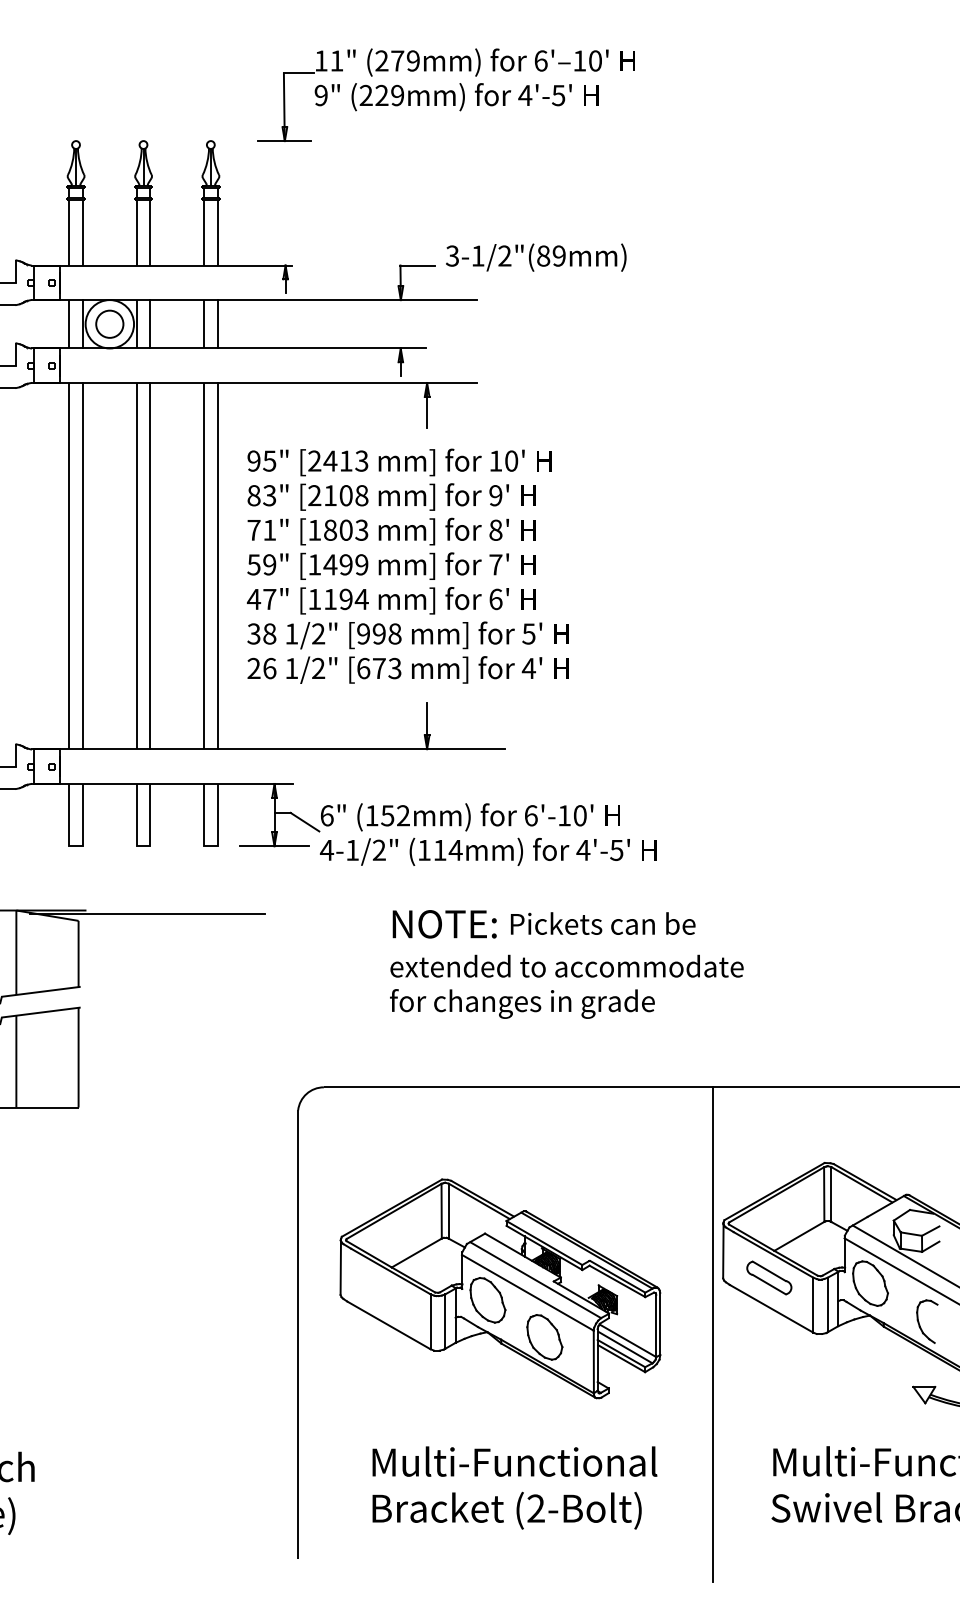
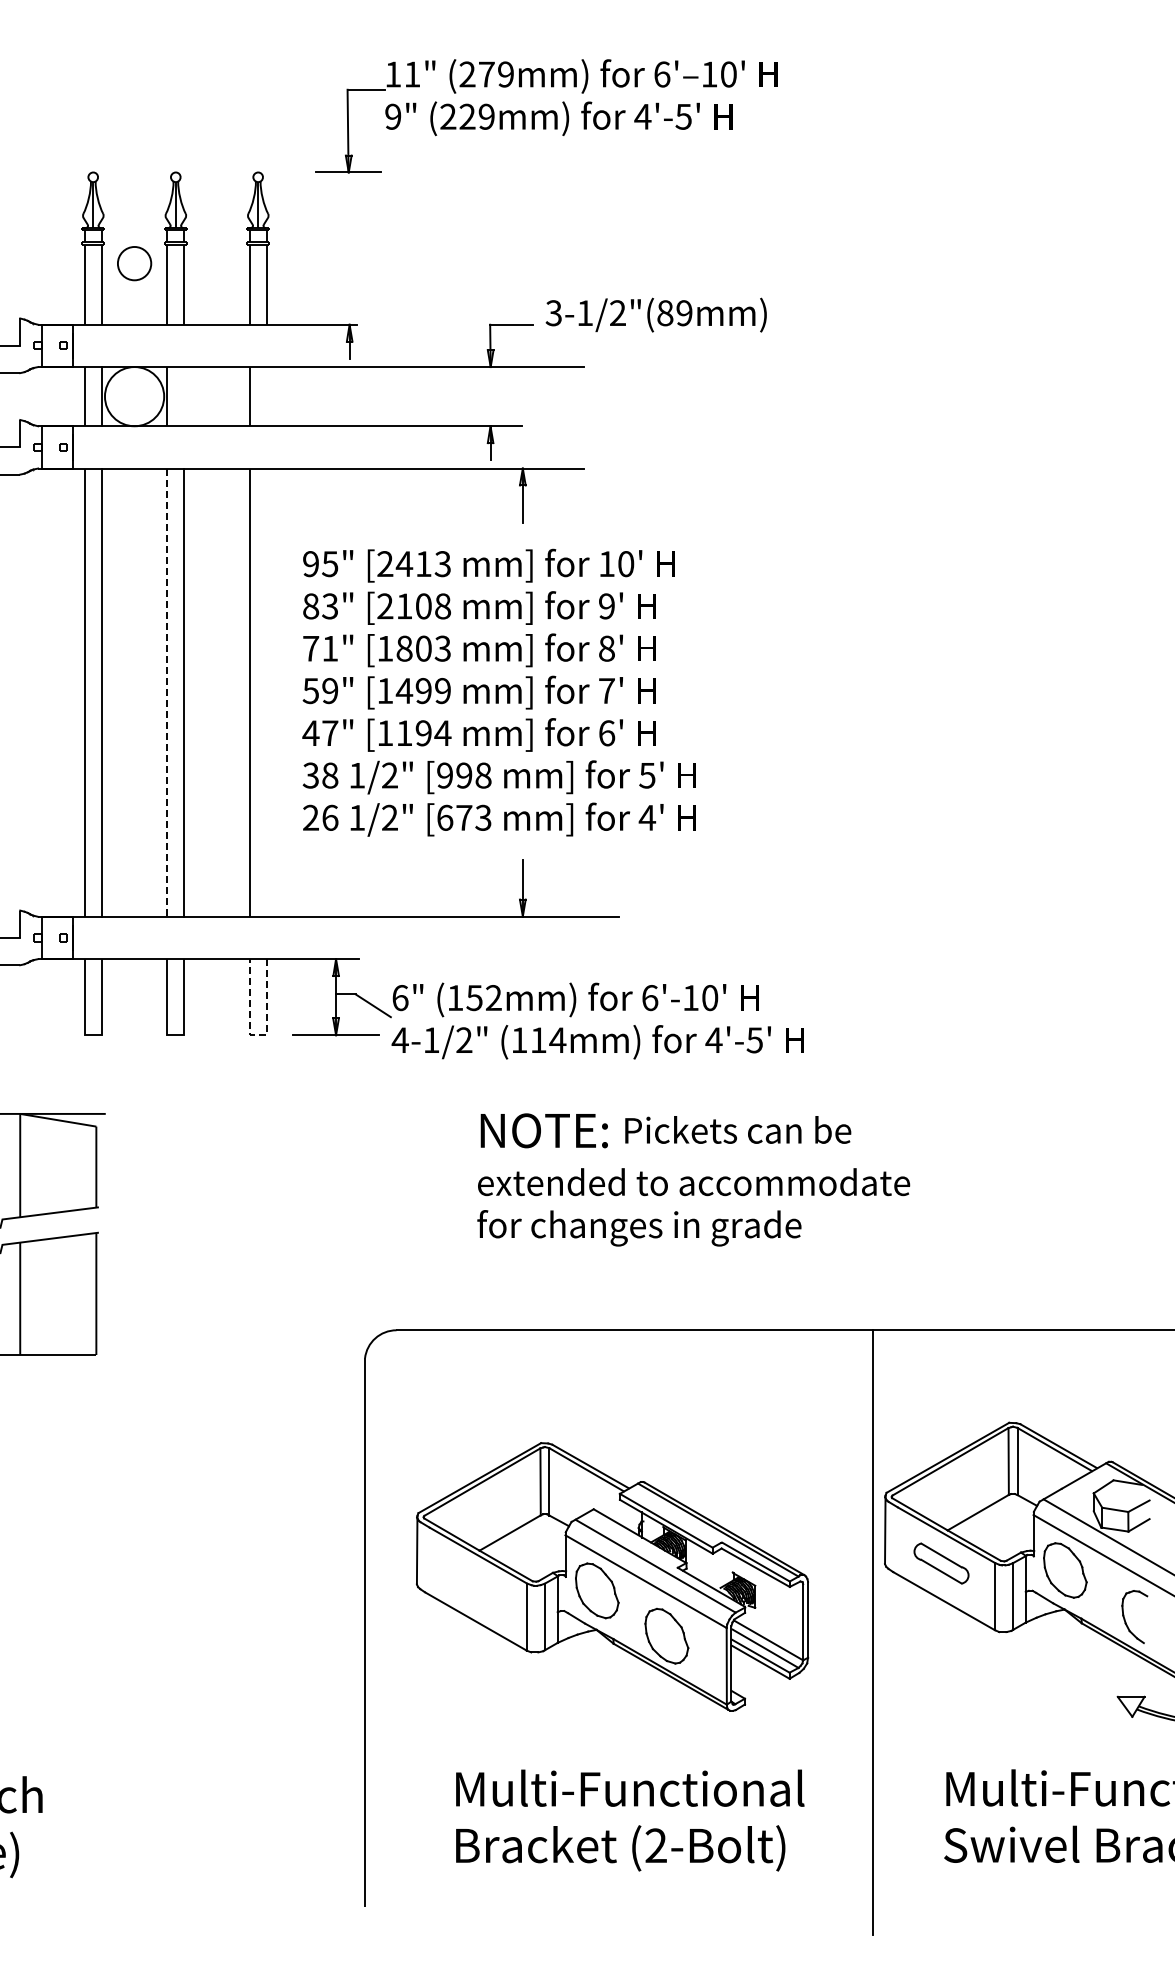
circle: (109, 324) -> (134, 263), moved
line: (150, 324) -> (184, 396), removed
line: (217, 324) -> (266, 396), removed
line: (136, 566) -> (167, 693), solid -> dashed
line: (217, 566) -> (266, 692), removed
line: (210, 846) -> (257, 1035), solid -> dashed
line: (147, 914) -> (180, 1118), removed

